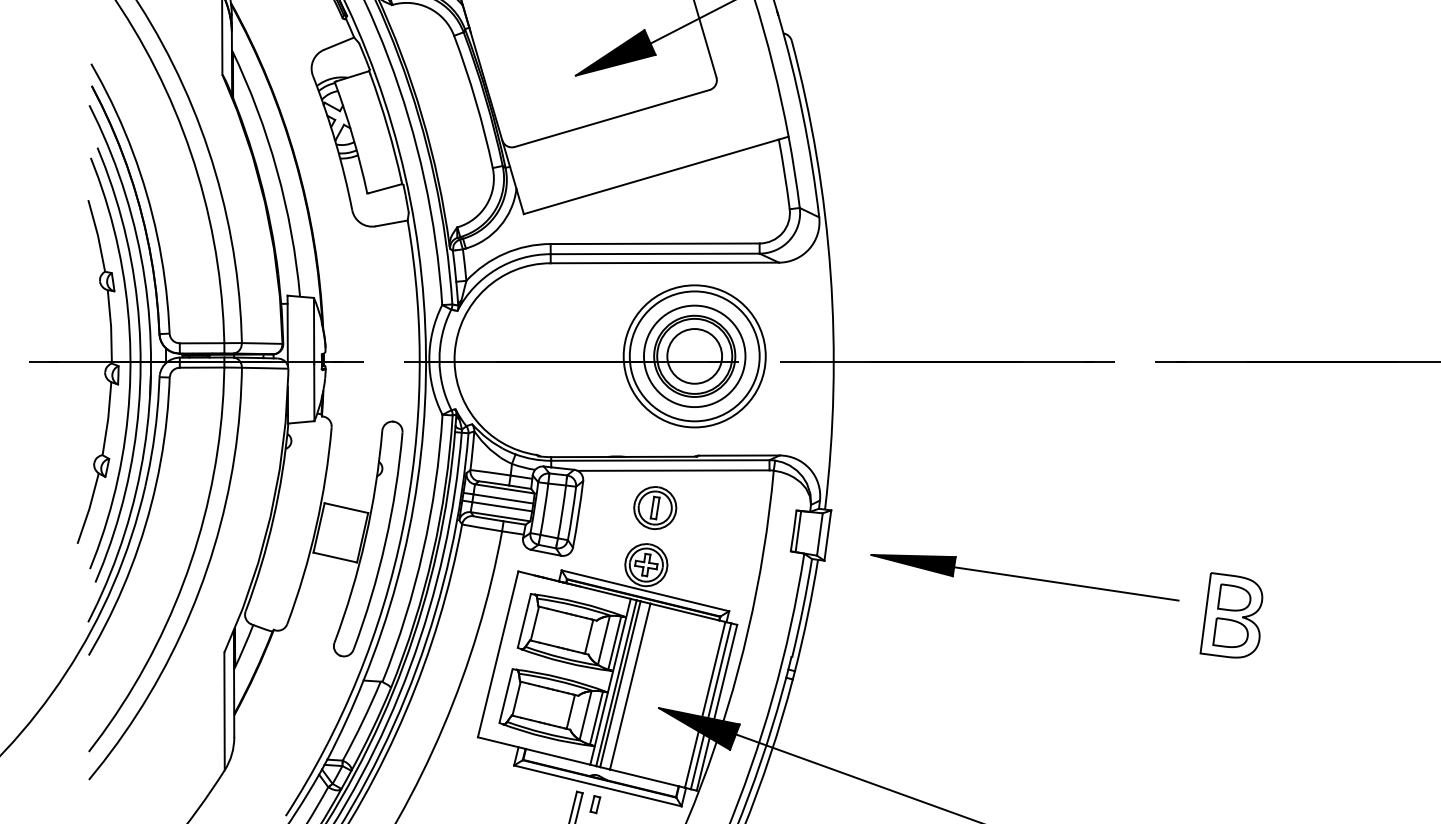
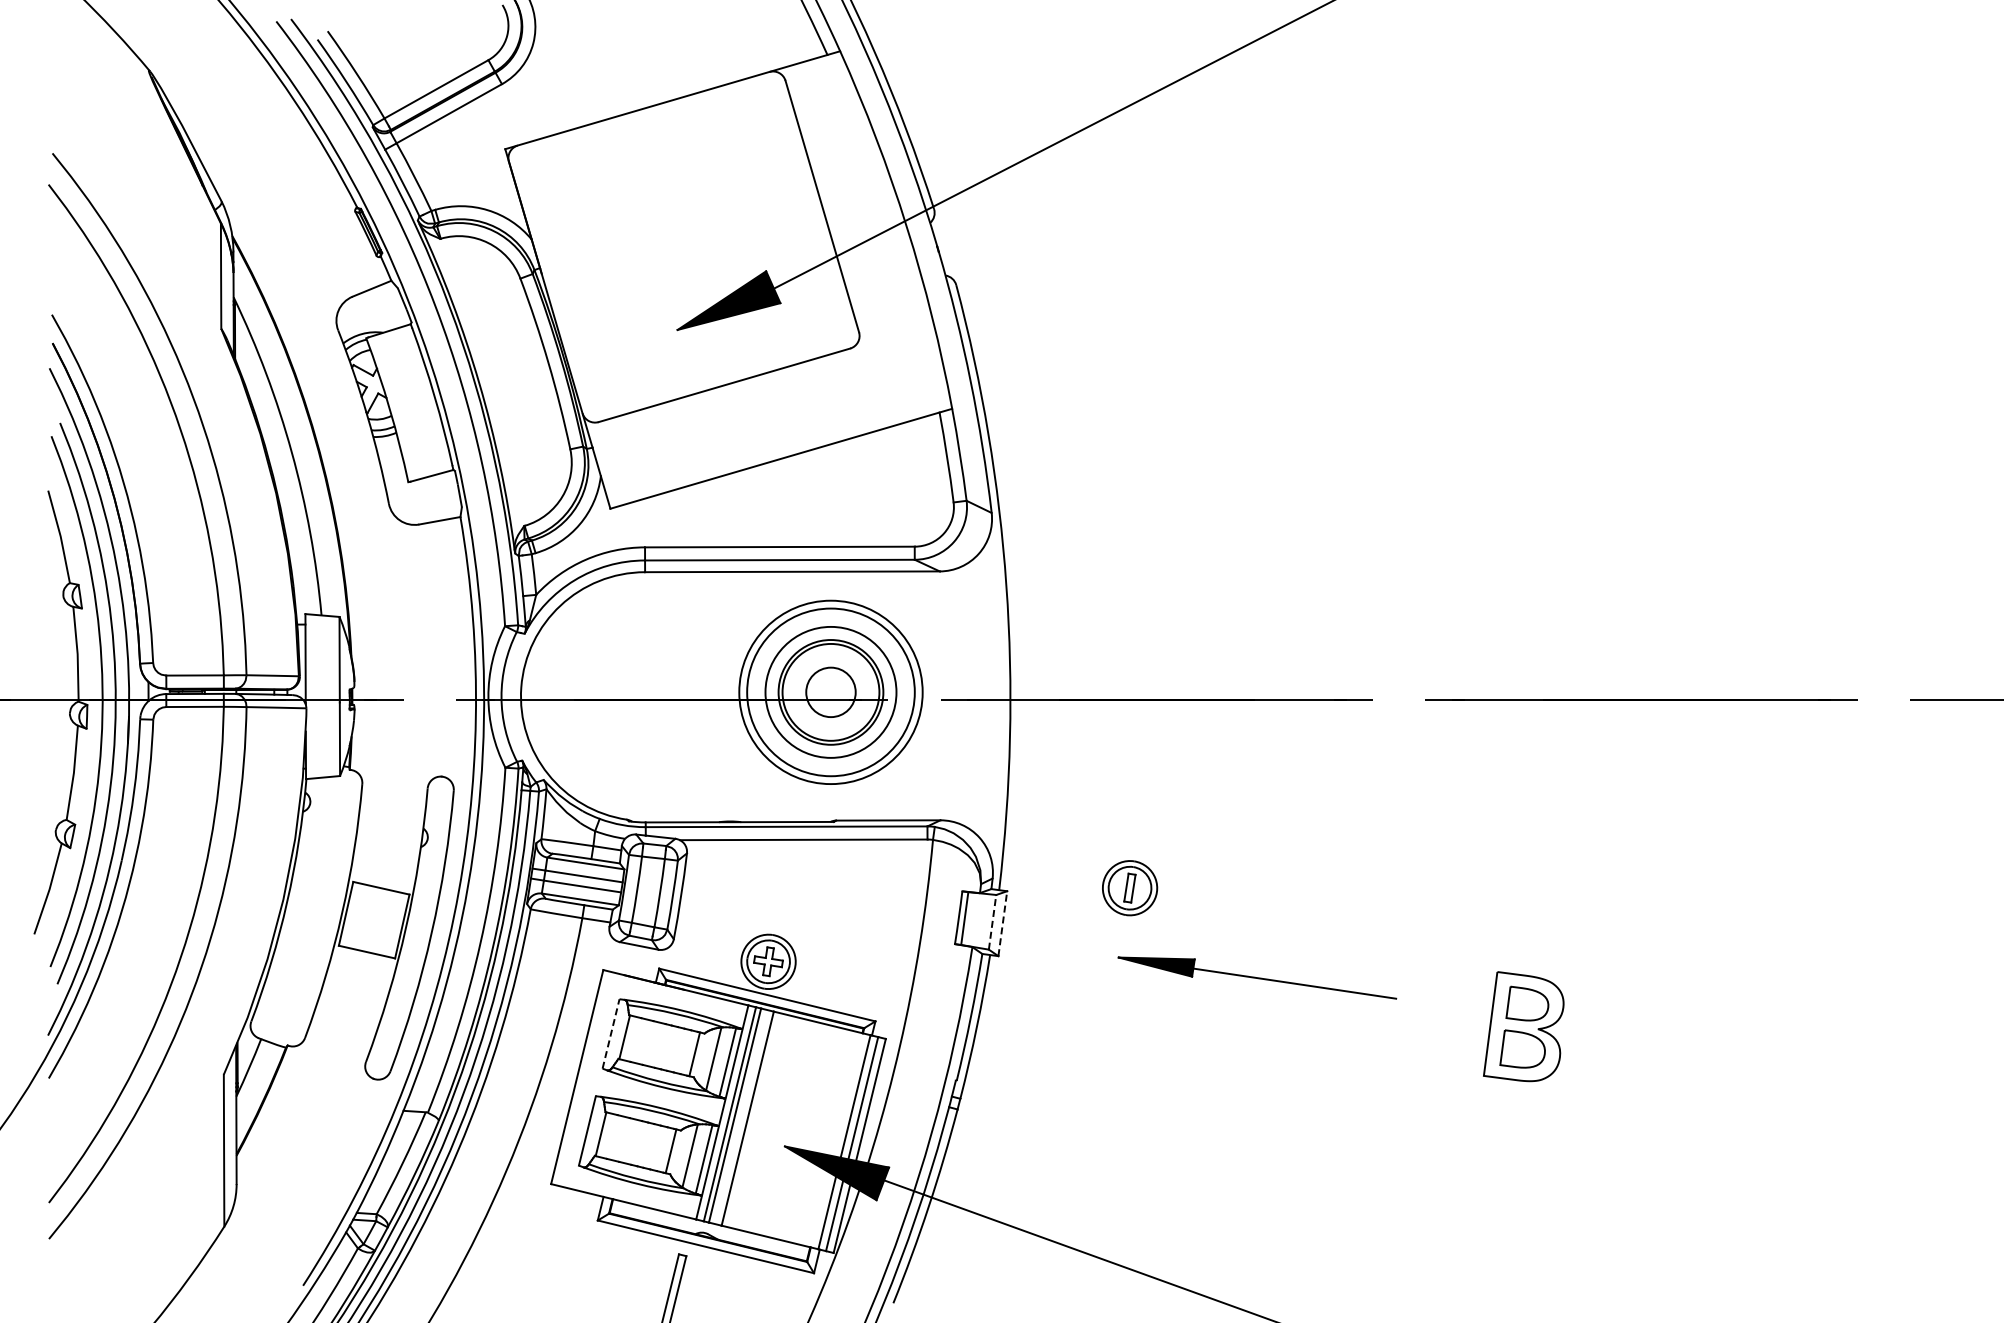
circle: (694, 356) -> (830, 692), size x0.7
part: (655, 508) -> (1130, 888), moved
line: (819, 534) -> (992, 922), solid -> dashed
line: (827, 535) -> (1002, 923), solid -> dashed
part: (1025, 577) -> (1257, 977), size x0.7
line: (524, 620) -> (611, 1033), solid -> dashed
part: (595, 804) -> (702, 1270), removed

